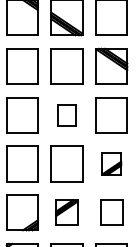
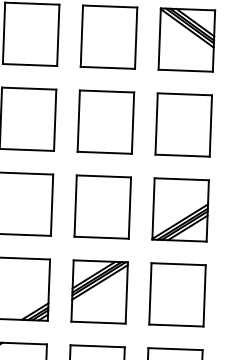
part: (66, 115) -> (104, 122), size x1.67
part: (111, 163) -> (180, 209), size x1.67
part: (66, 212) -> (98, 291), size x1.43
part: (111, 212) -> (177, 294), size x1.43

